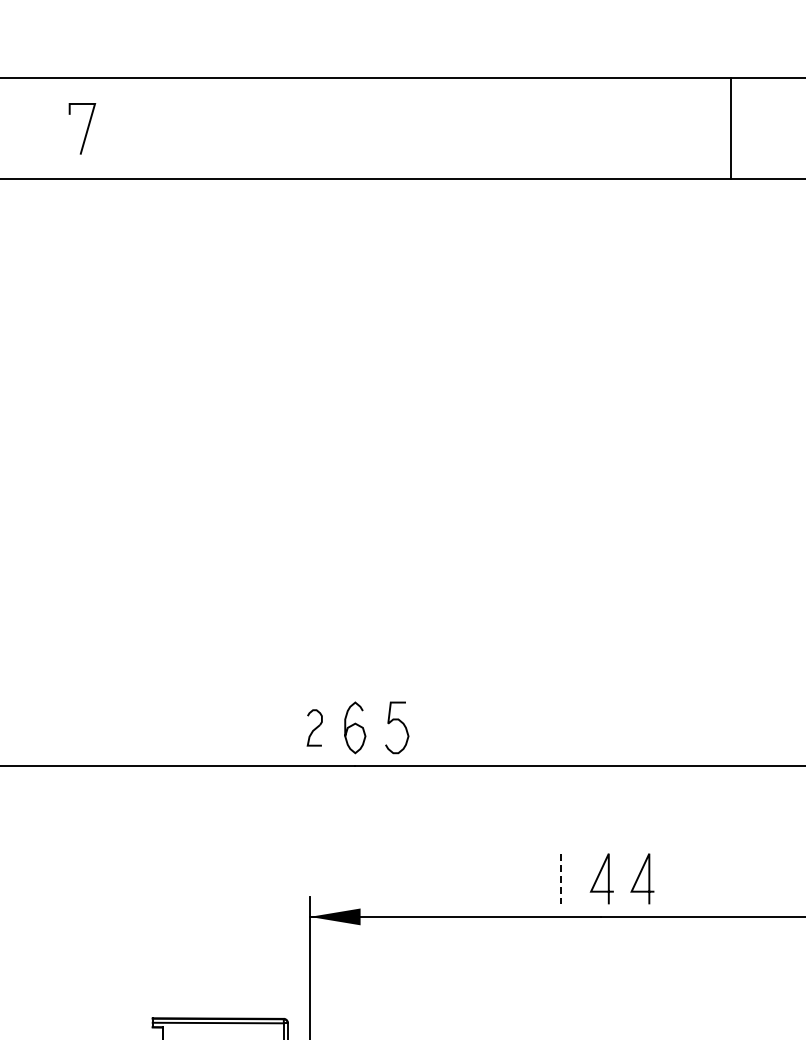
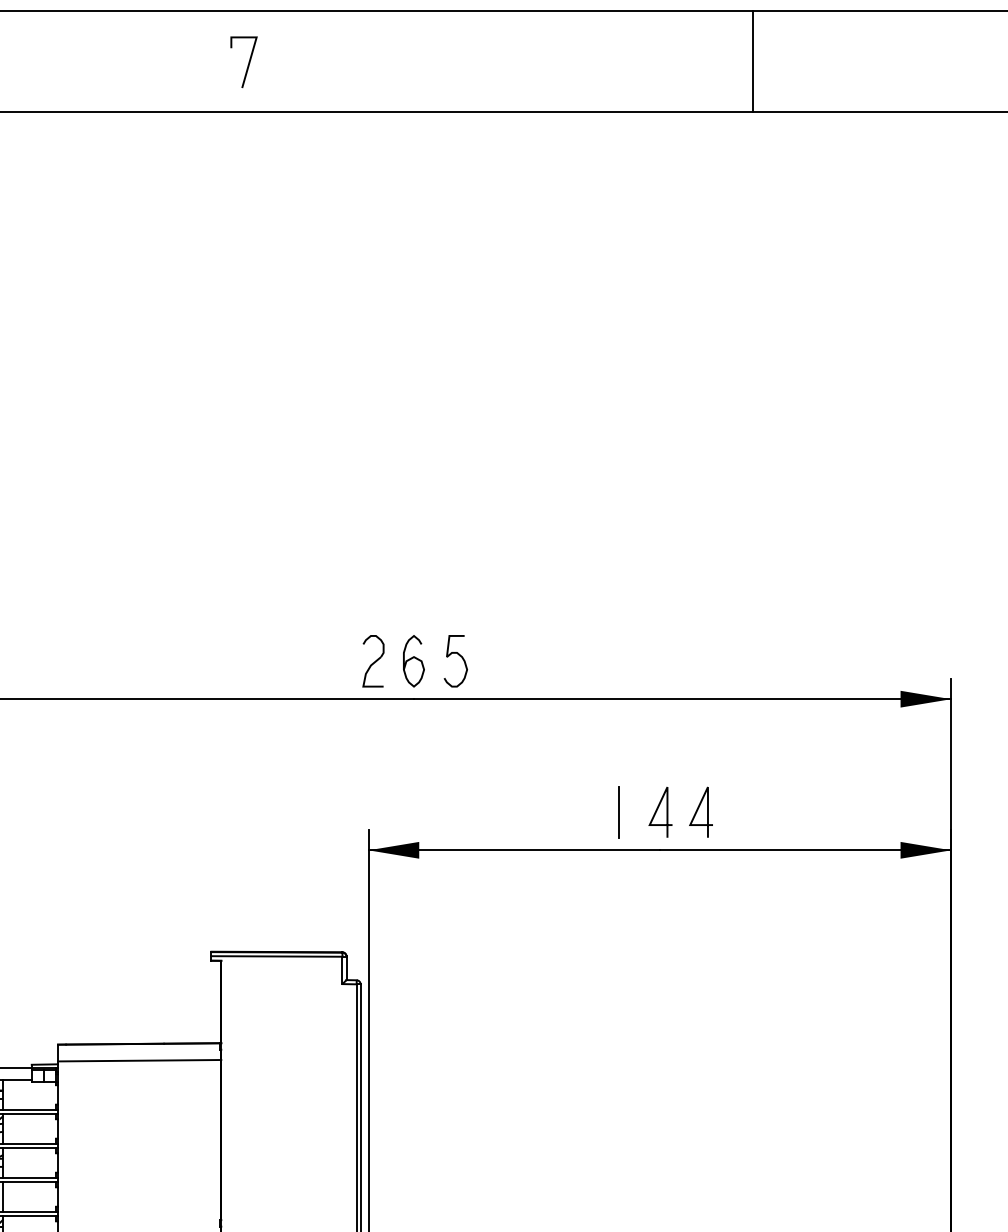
line: (731, 128) -> (753, 61), moved
line: (86, 129) -> (248, 62), moved
part: (314, 728) -> (373, 661), size x1.43
line: (560, 879) -> (619, 812), dashed -> solid

